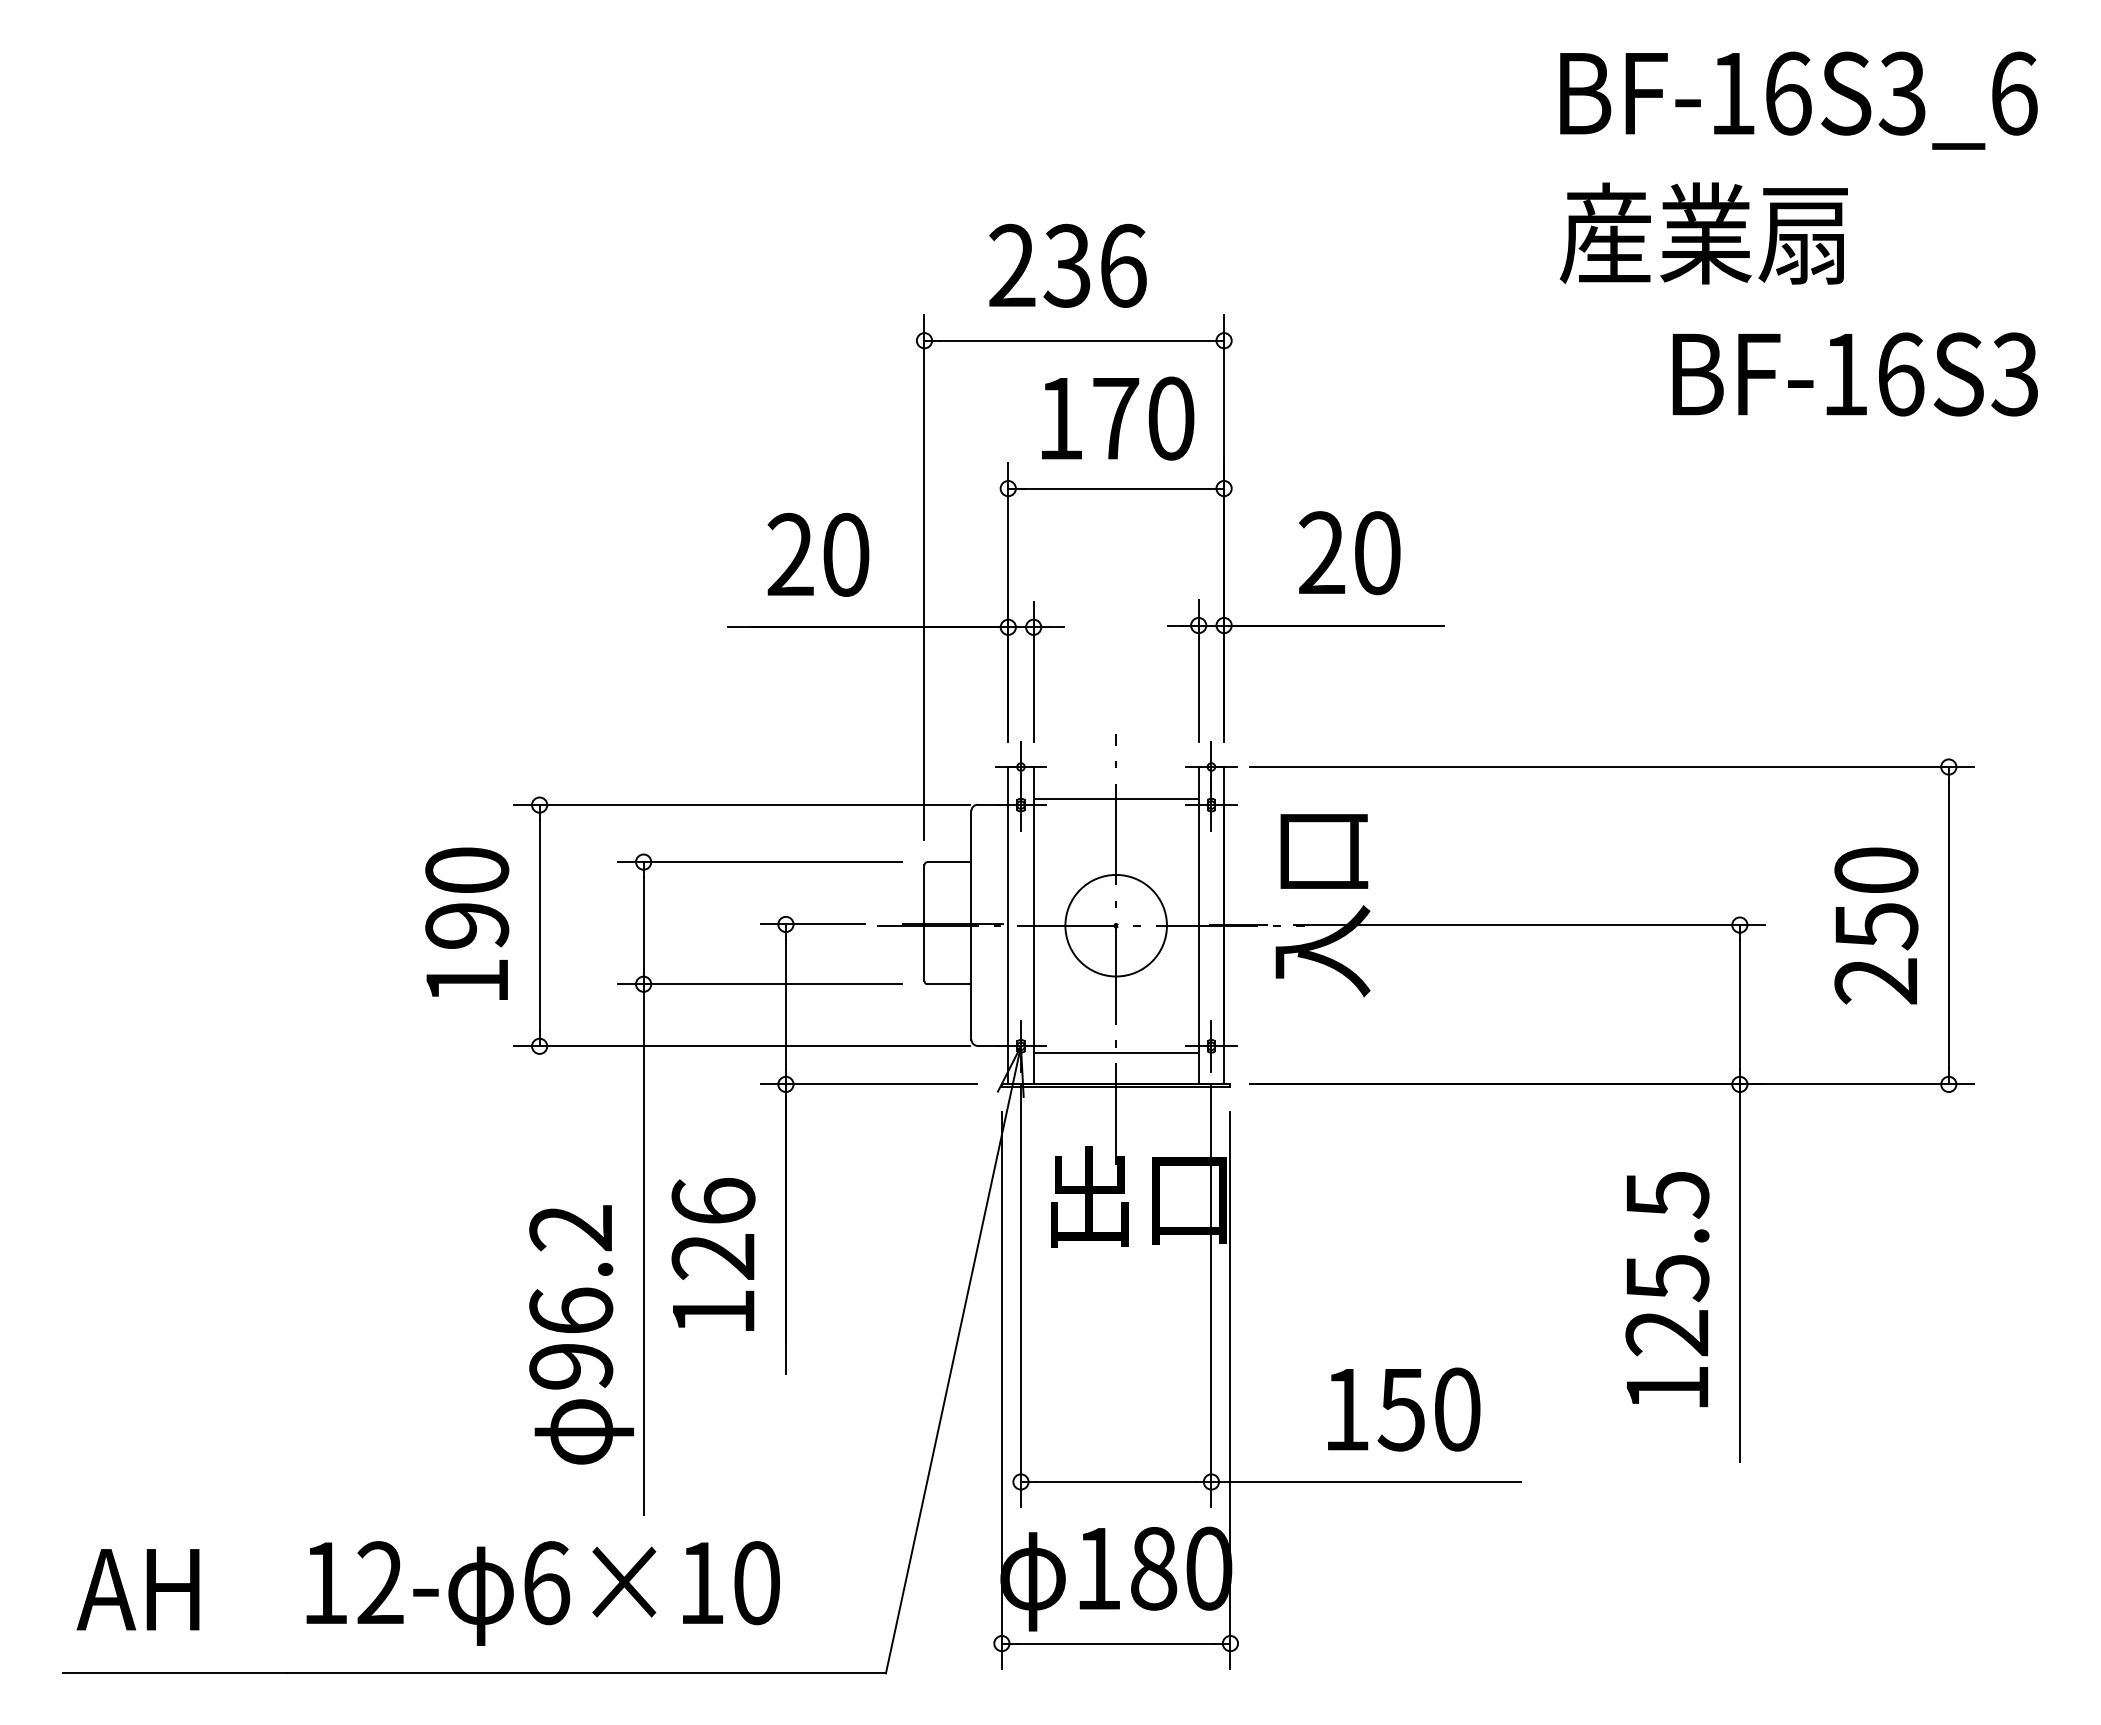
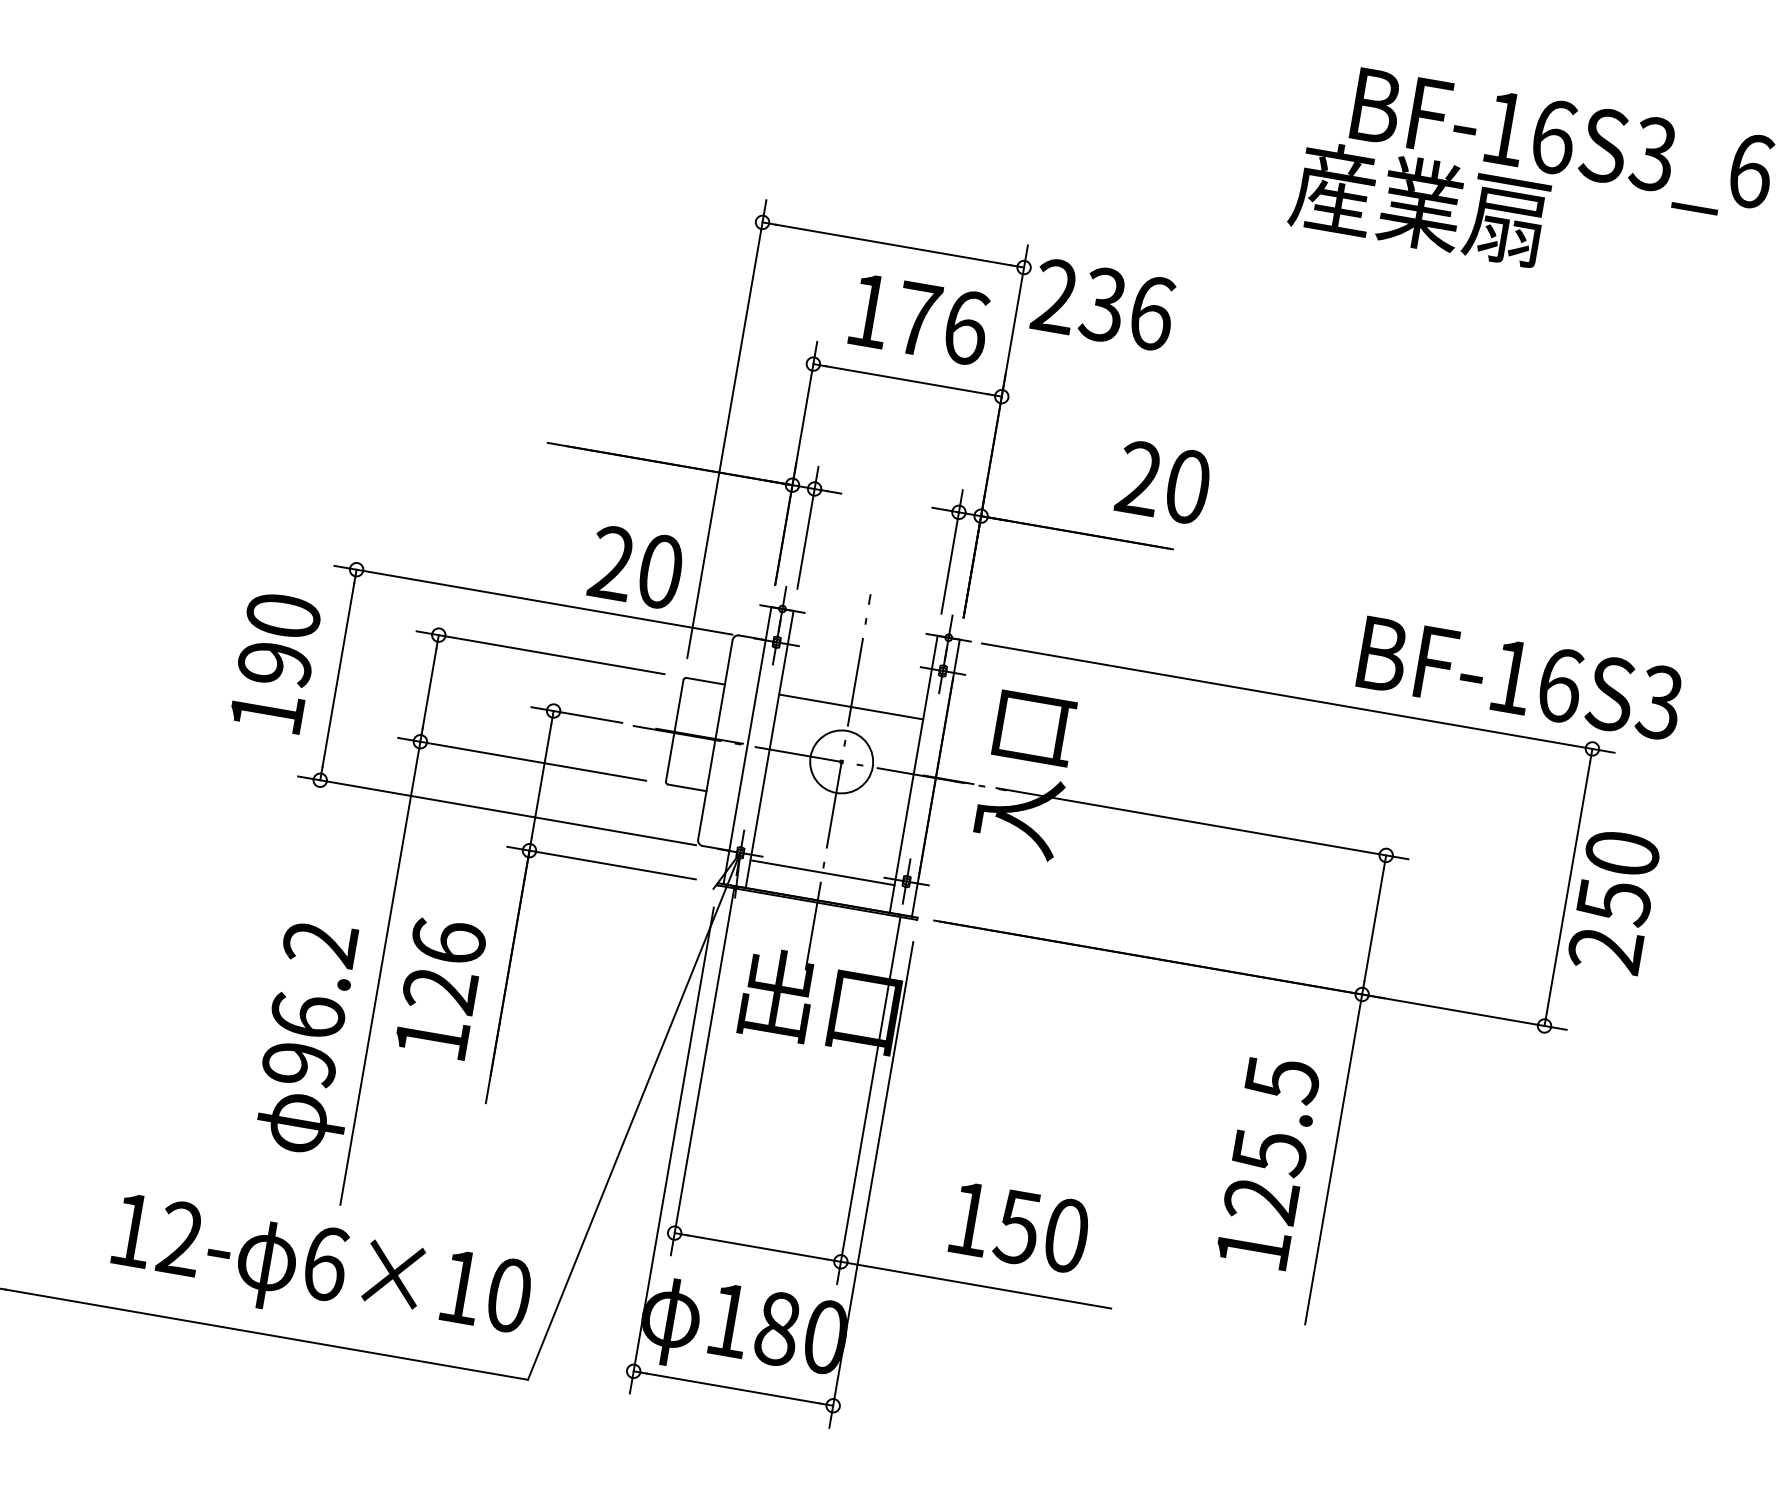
text: (1703, 233) -> (1419, 203), moved
text: (1067, 265) -> (1103, 304), moved
text: (1854, 374) -> (1519, 678), moved
text: (1171, 418) -> (966, 327), 170 -> 176
text: (1349, 553) -> (1163, 482), moved
text: (818, 554) -> (636, 567), moved
line: (1115, 798) -> (850, 706), moved
circle: (1115, 925) -> (841, 761), size x0.7
text: (1876, 925) -> (1614, 901), moved
text: (542, 1593) -> (320, 1272), moved

